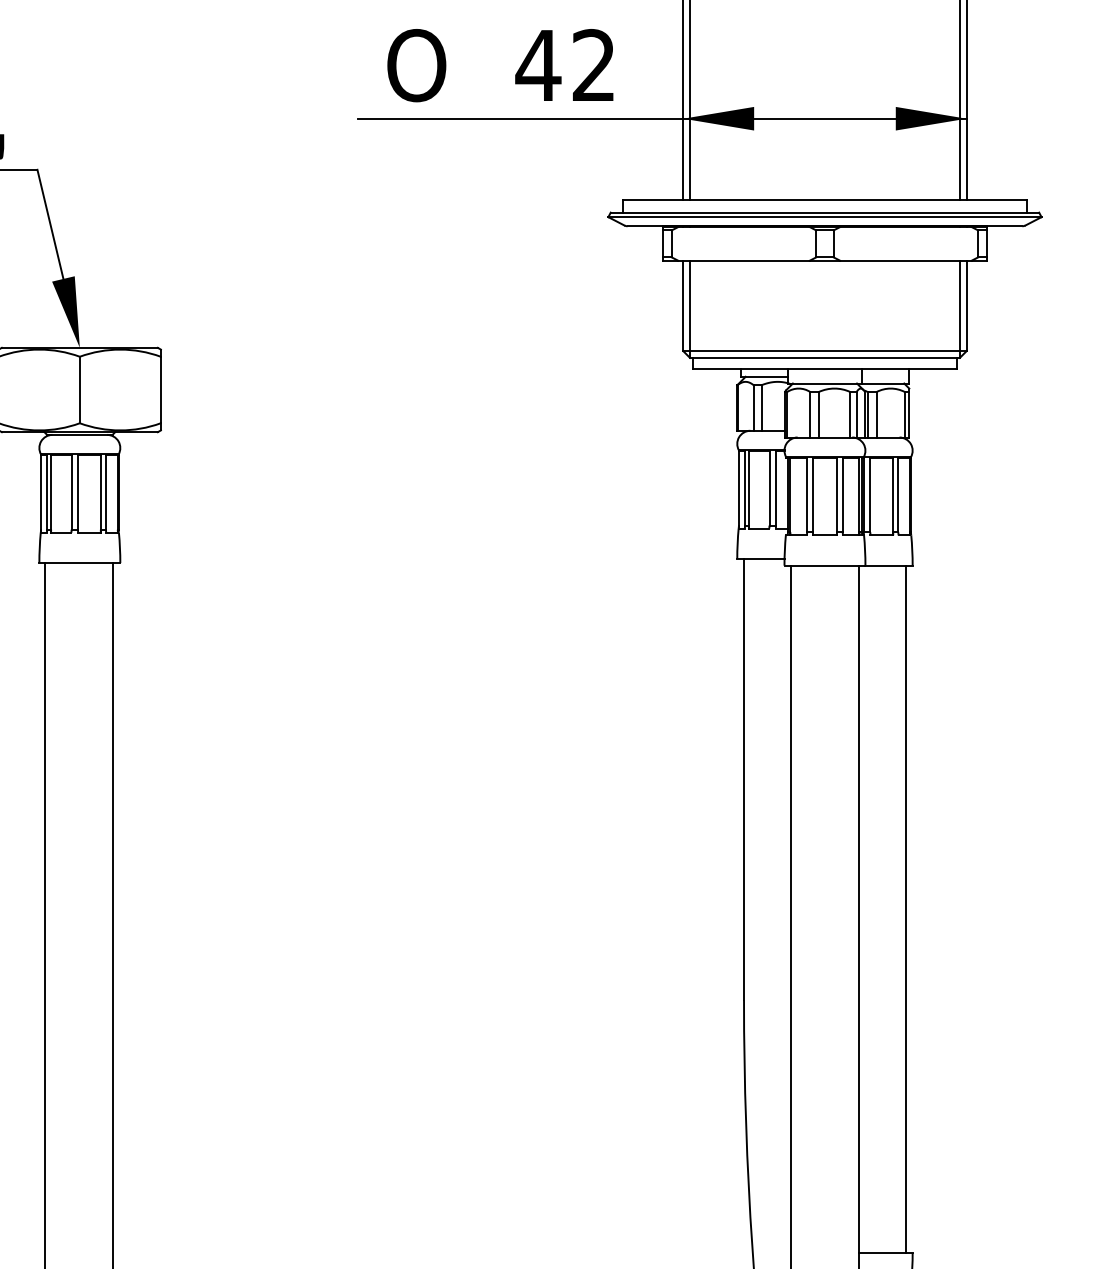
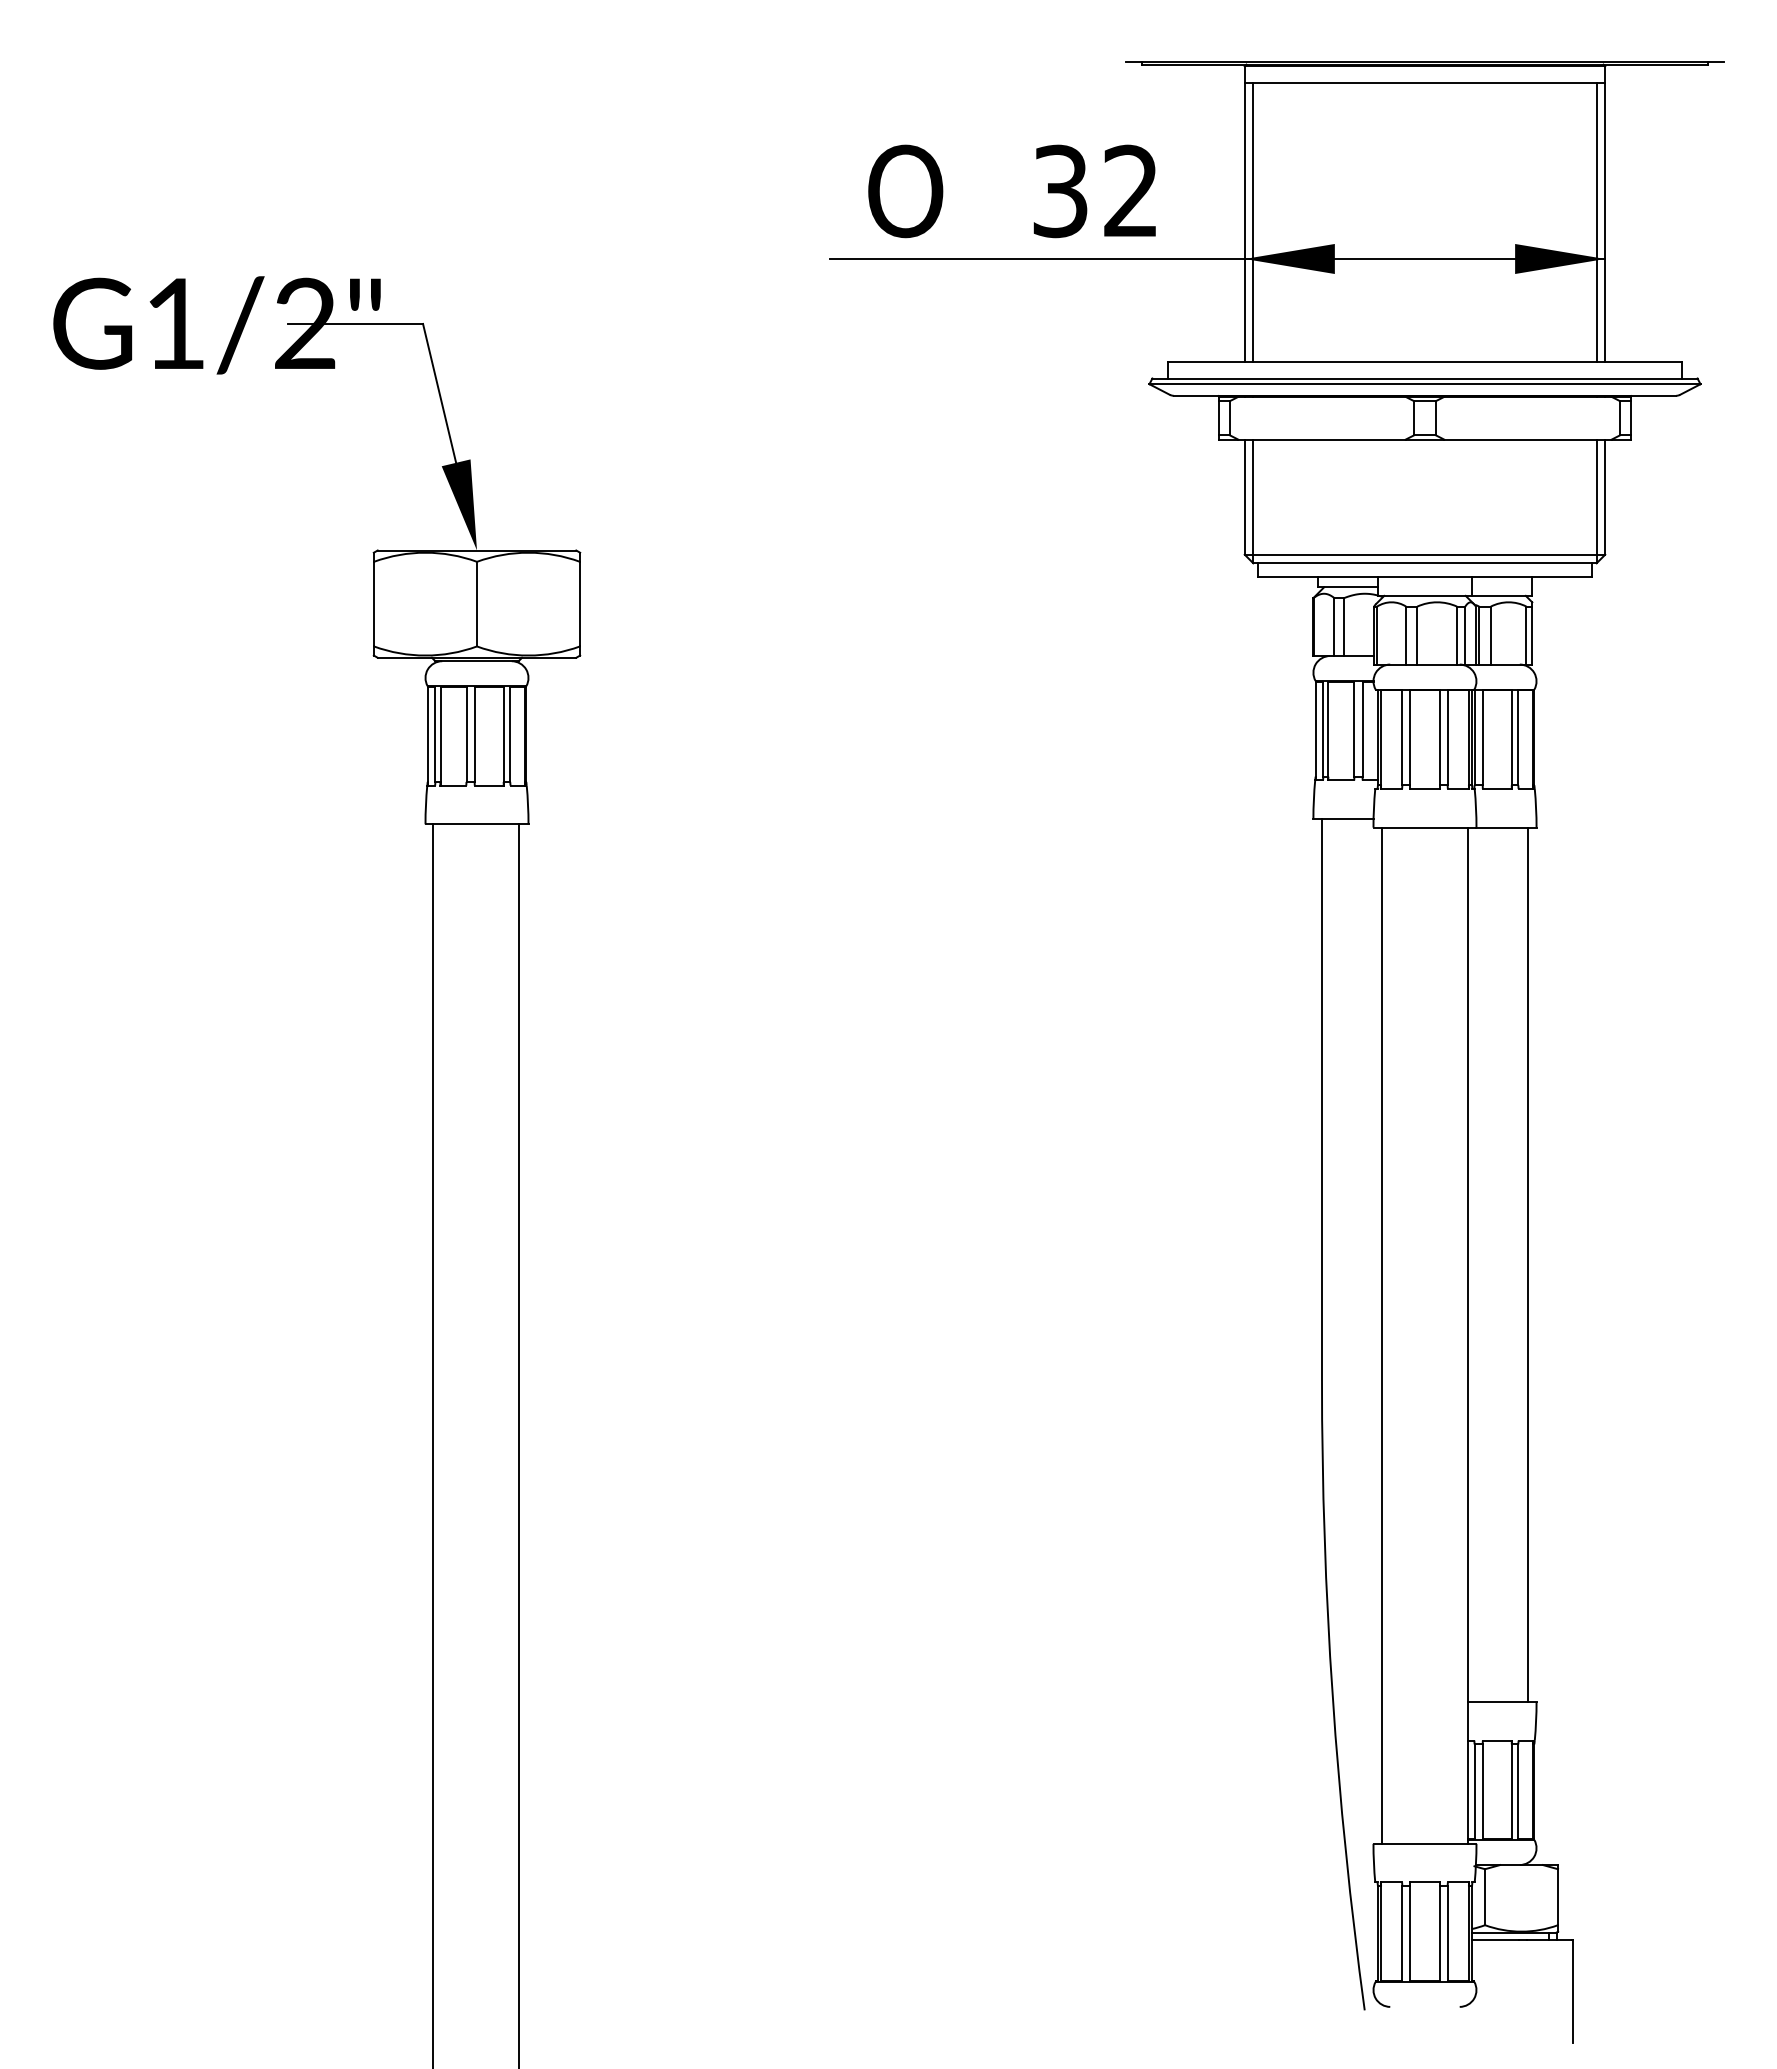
text: (537, 65) -> (1059, 191), 42 -> 32

